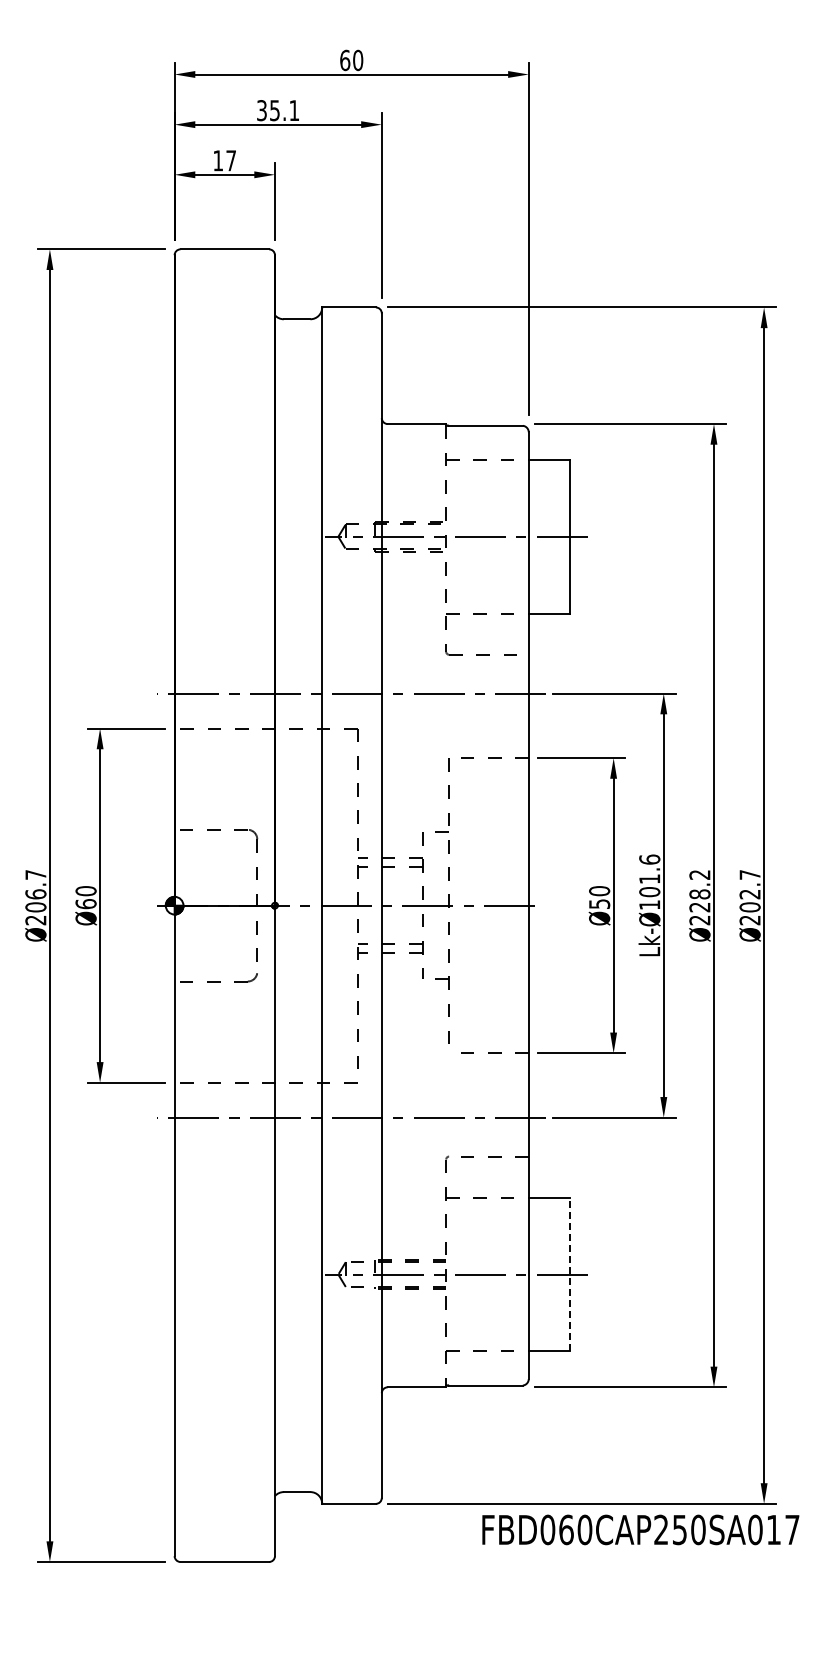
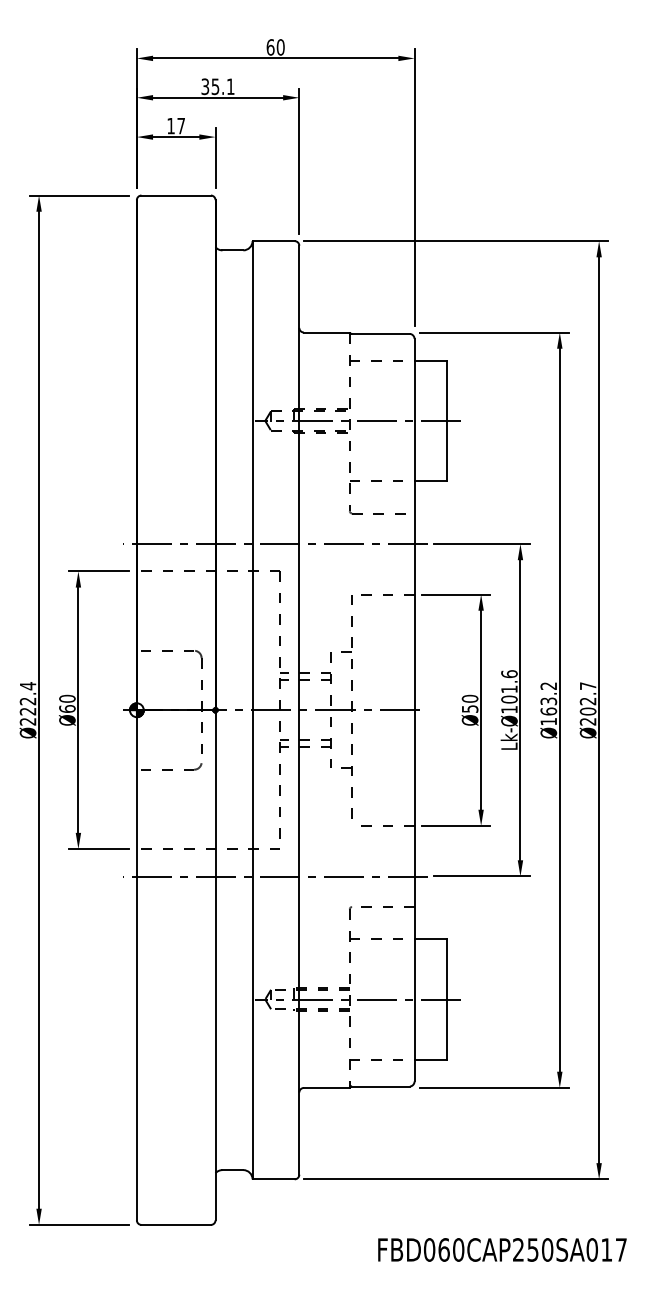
text: (35, 890) -> (27, 698), Ø206.7 -> Ø222.4
text: (699, 907) -> (548, 711), Ø228.2 -> Ø163.2
line: (570, 1274) -> (447, 999), dashed -> solid
text: (640, 1529) -> (502, 1249), moved

